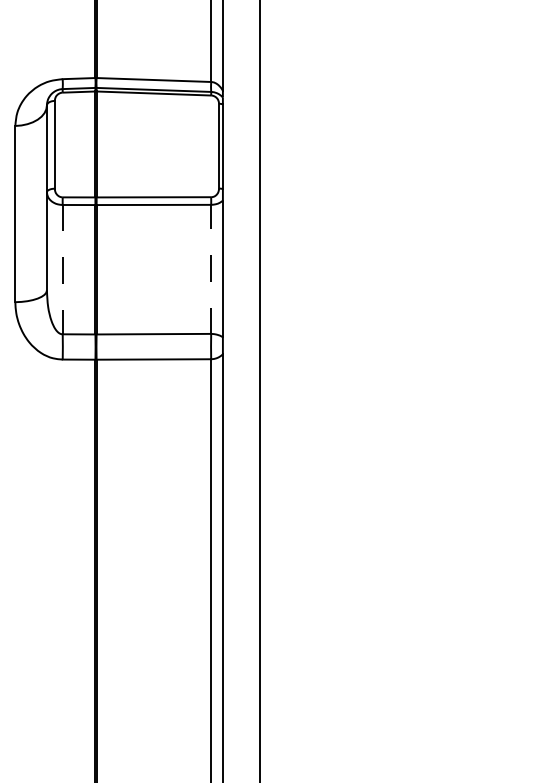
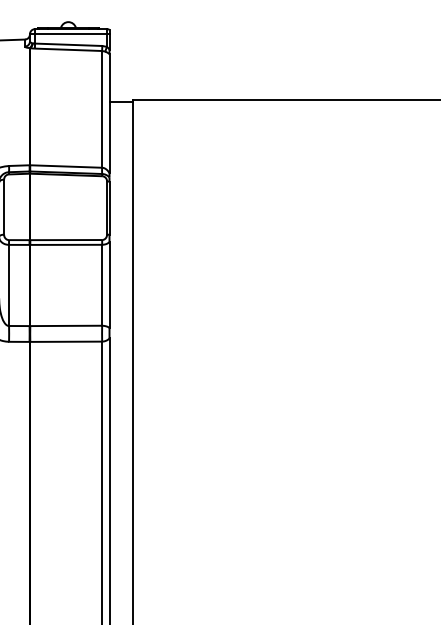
line: (211, 268) -> (102, 284), dashed -> solid
line: (63, 269) -> (9, 285), dashed -> solid

